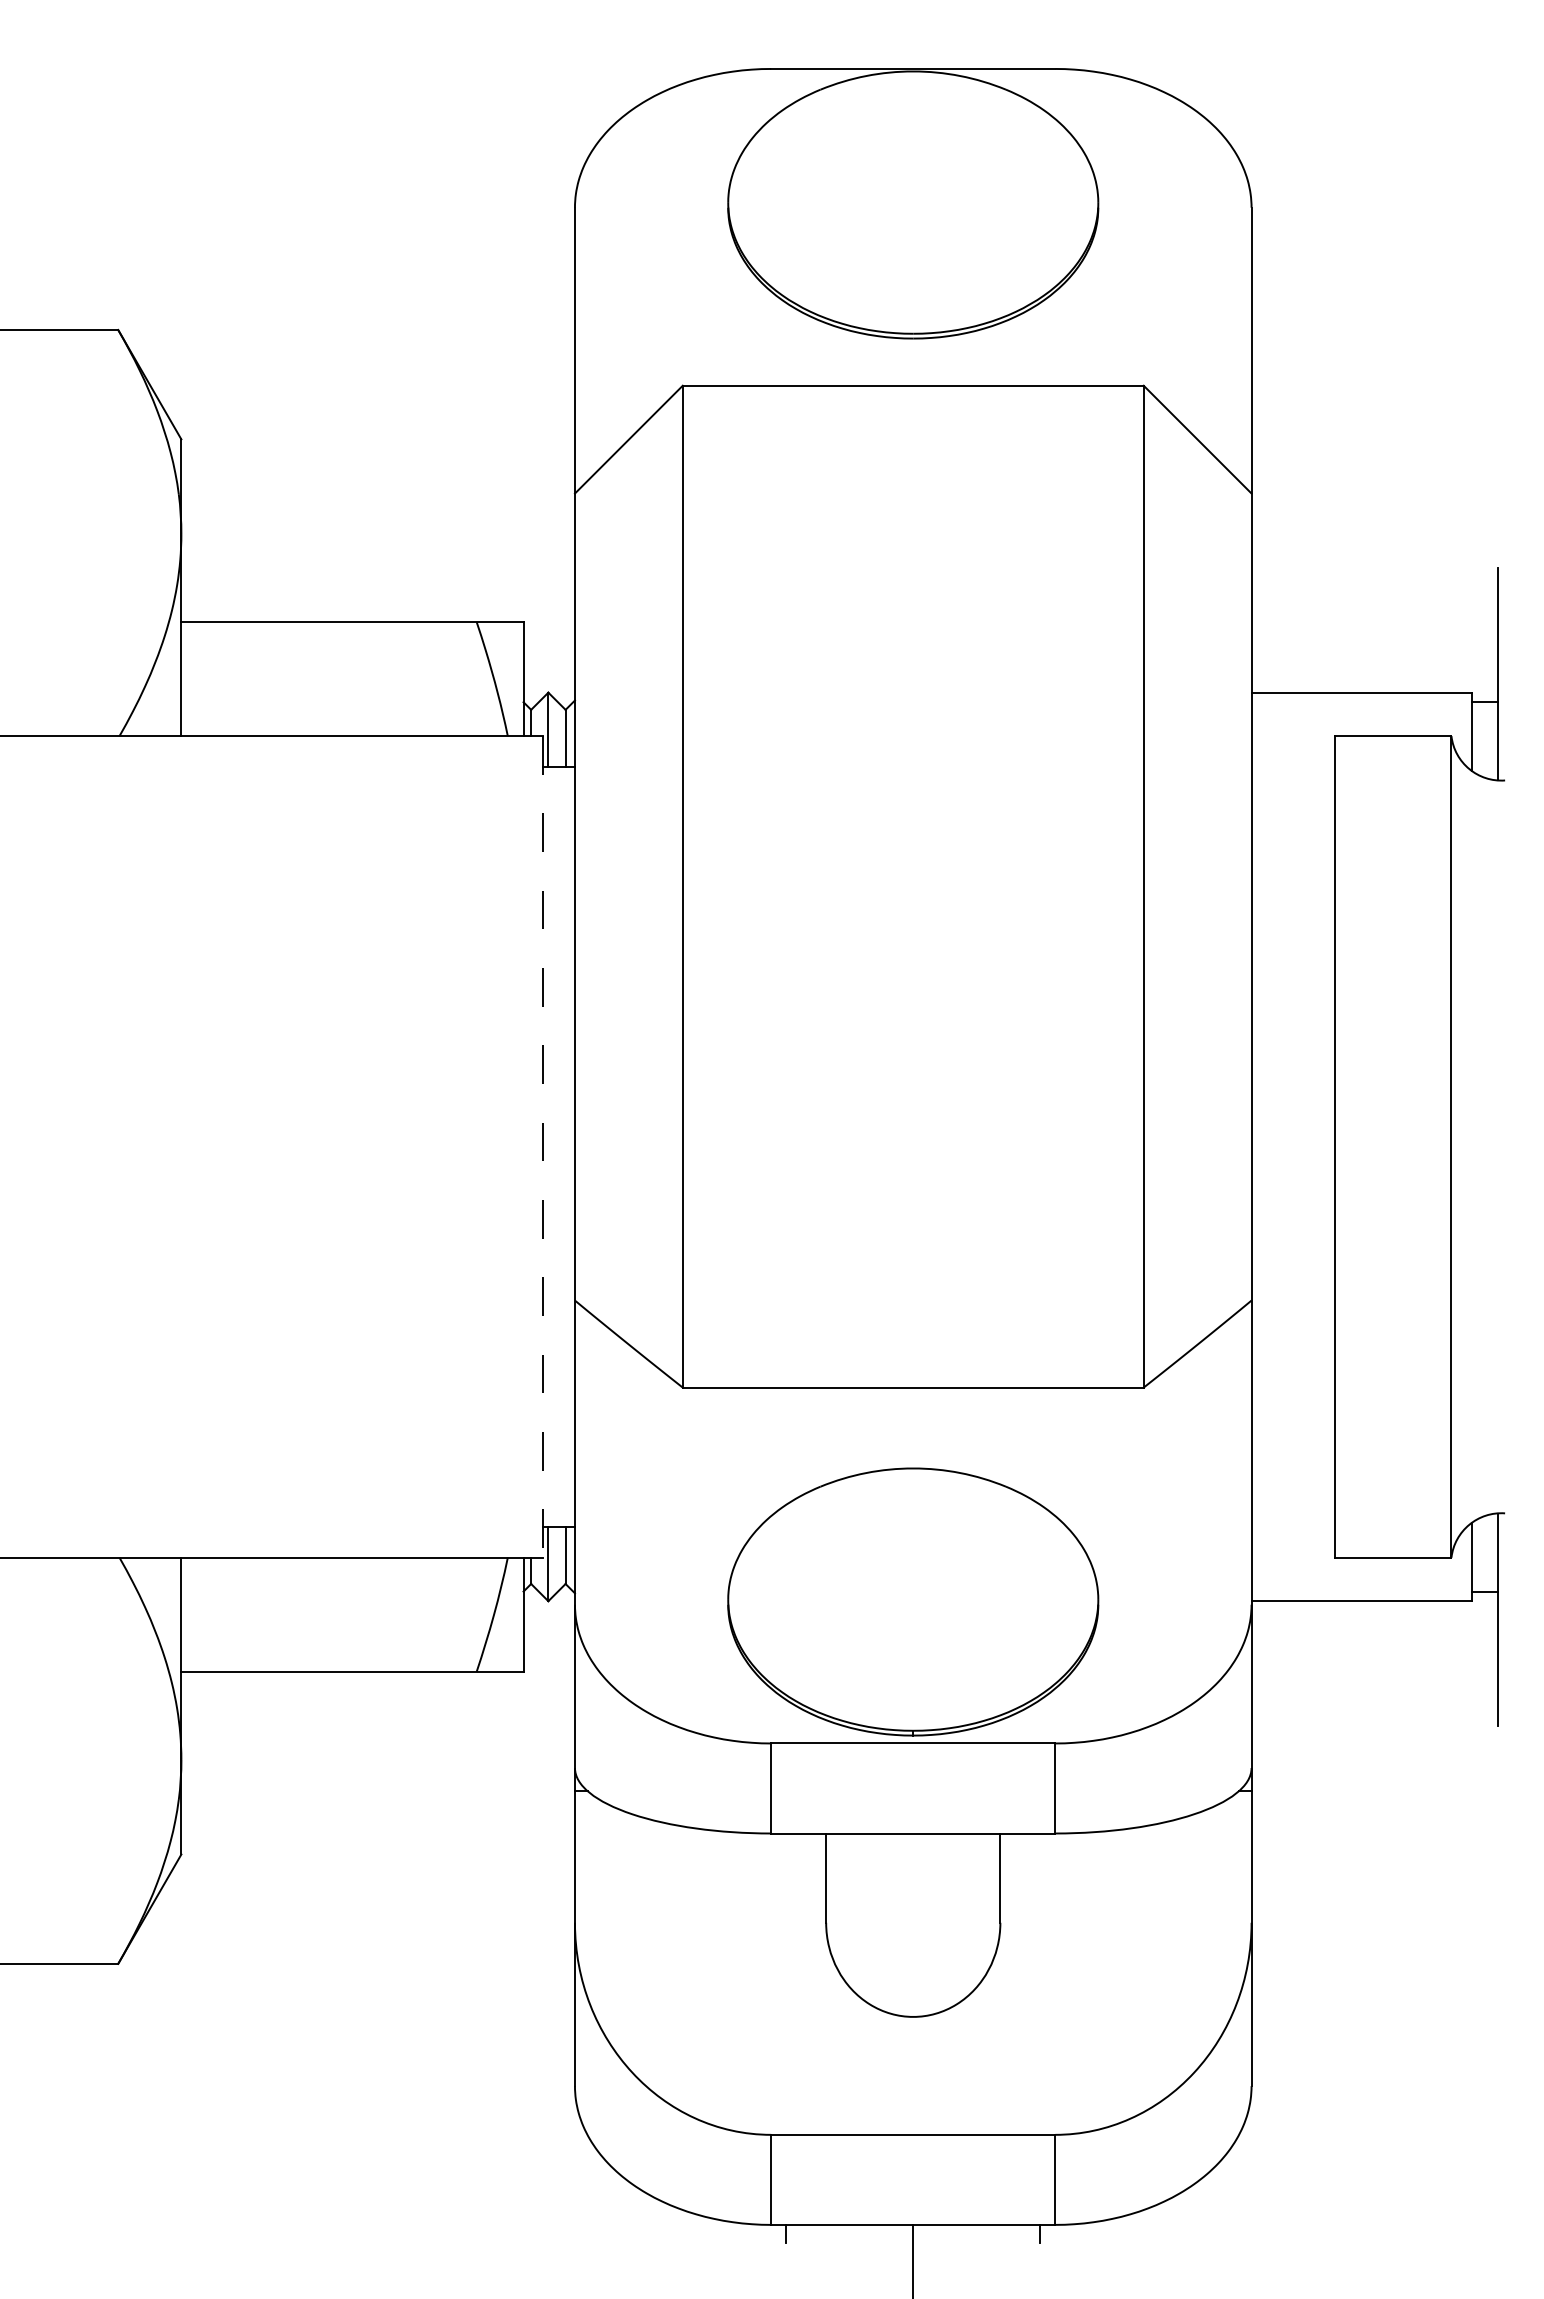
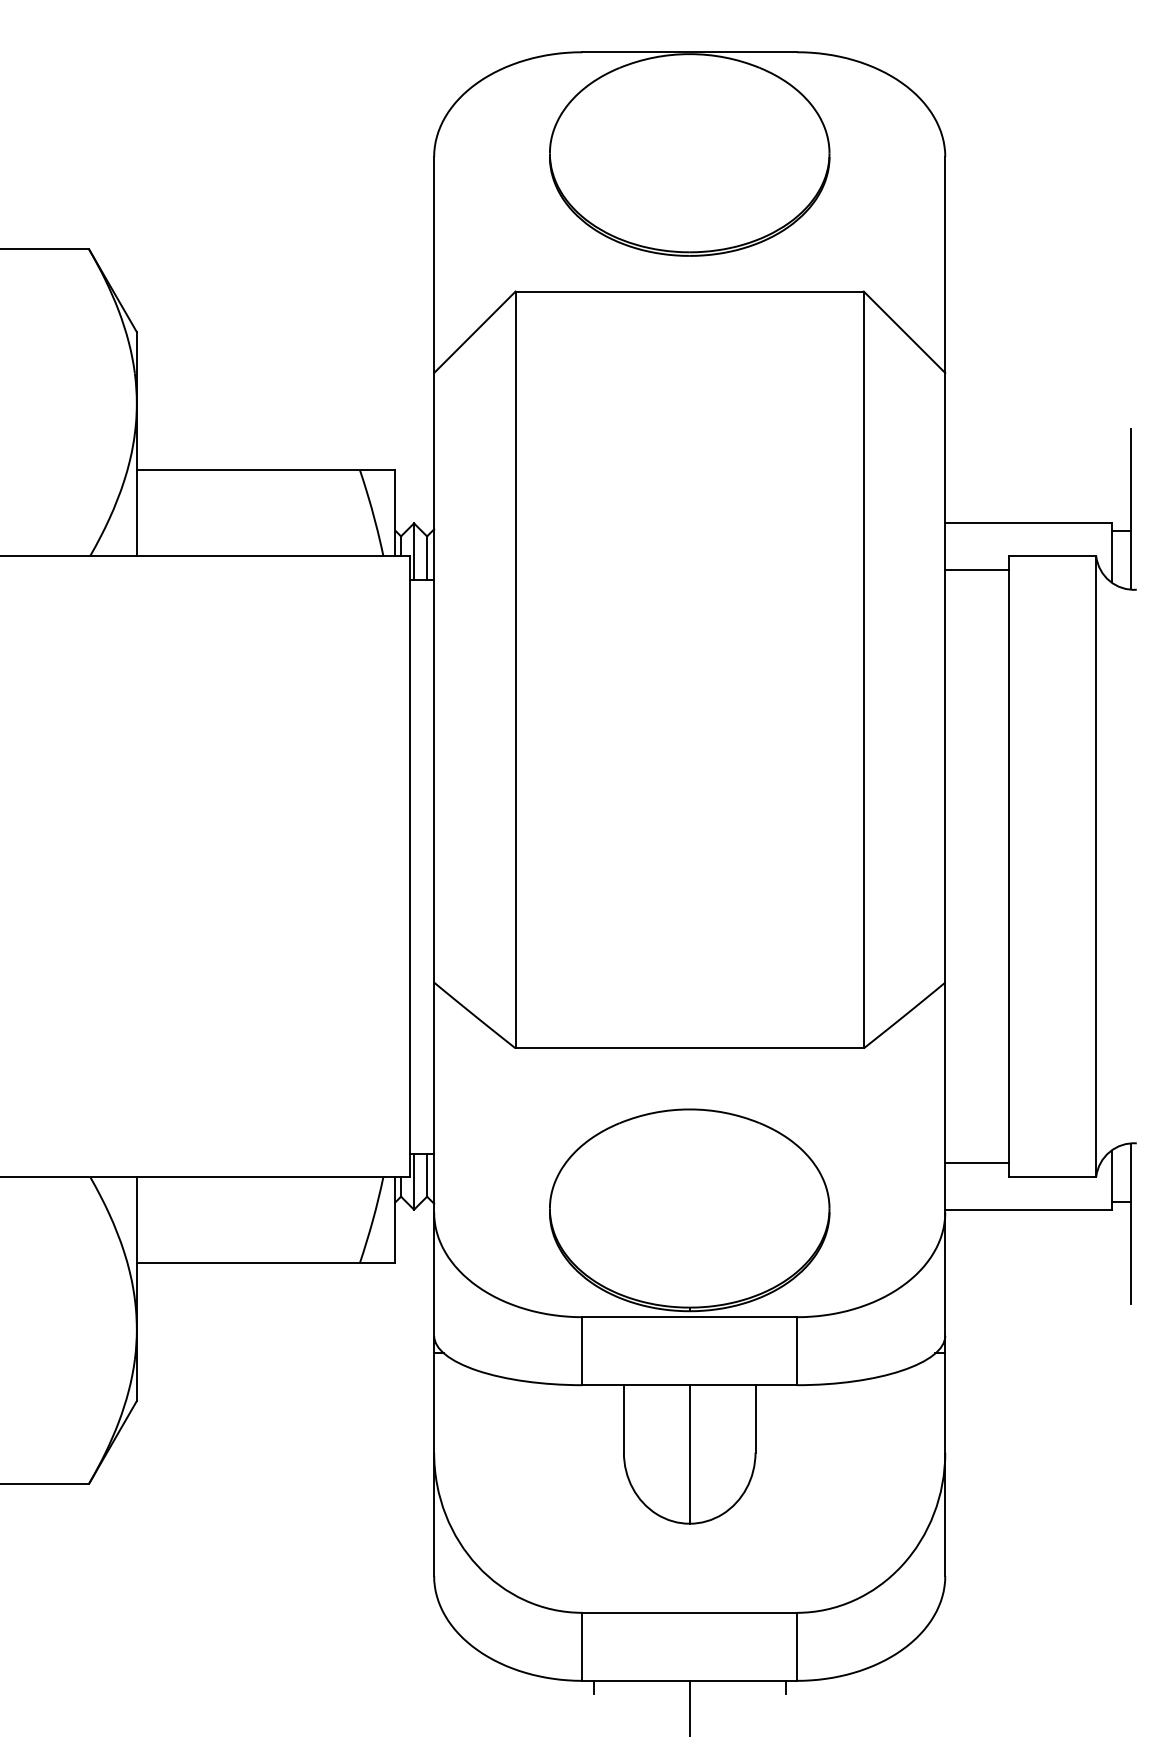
line: (1293, 754) -> (976, 570), added
line: (542, 1146) -> (409, 866), dashed -> solid
line: (1293, 1539) -> (976, 1163), added
line: (913, 1924) -> (689, 1453), added

